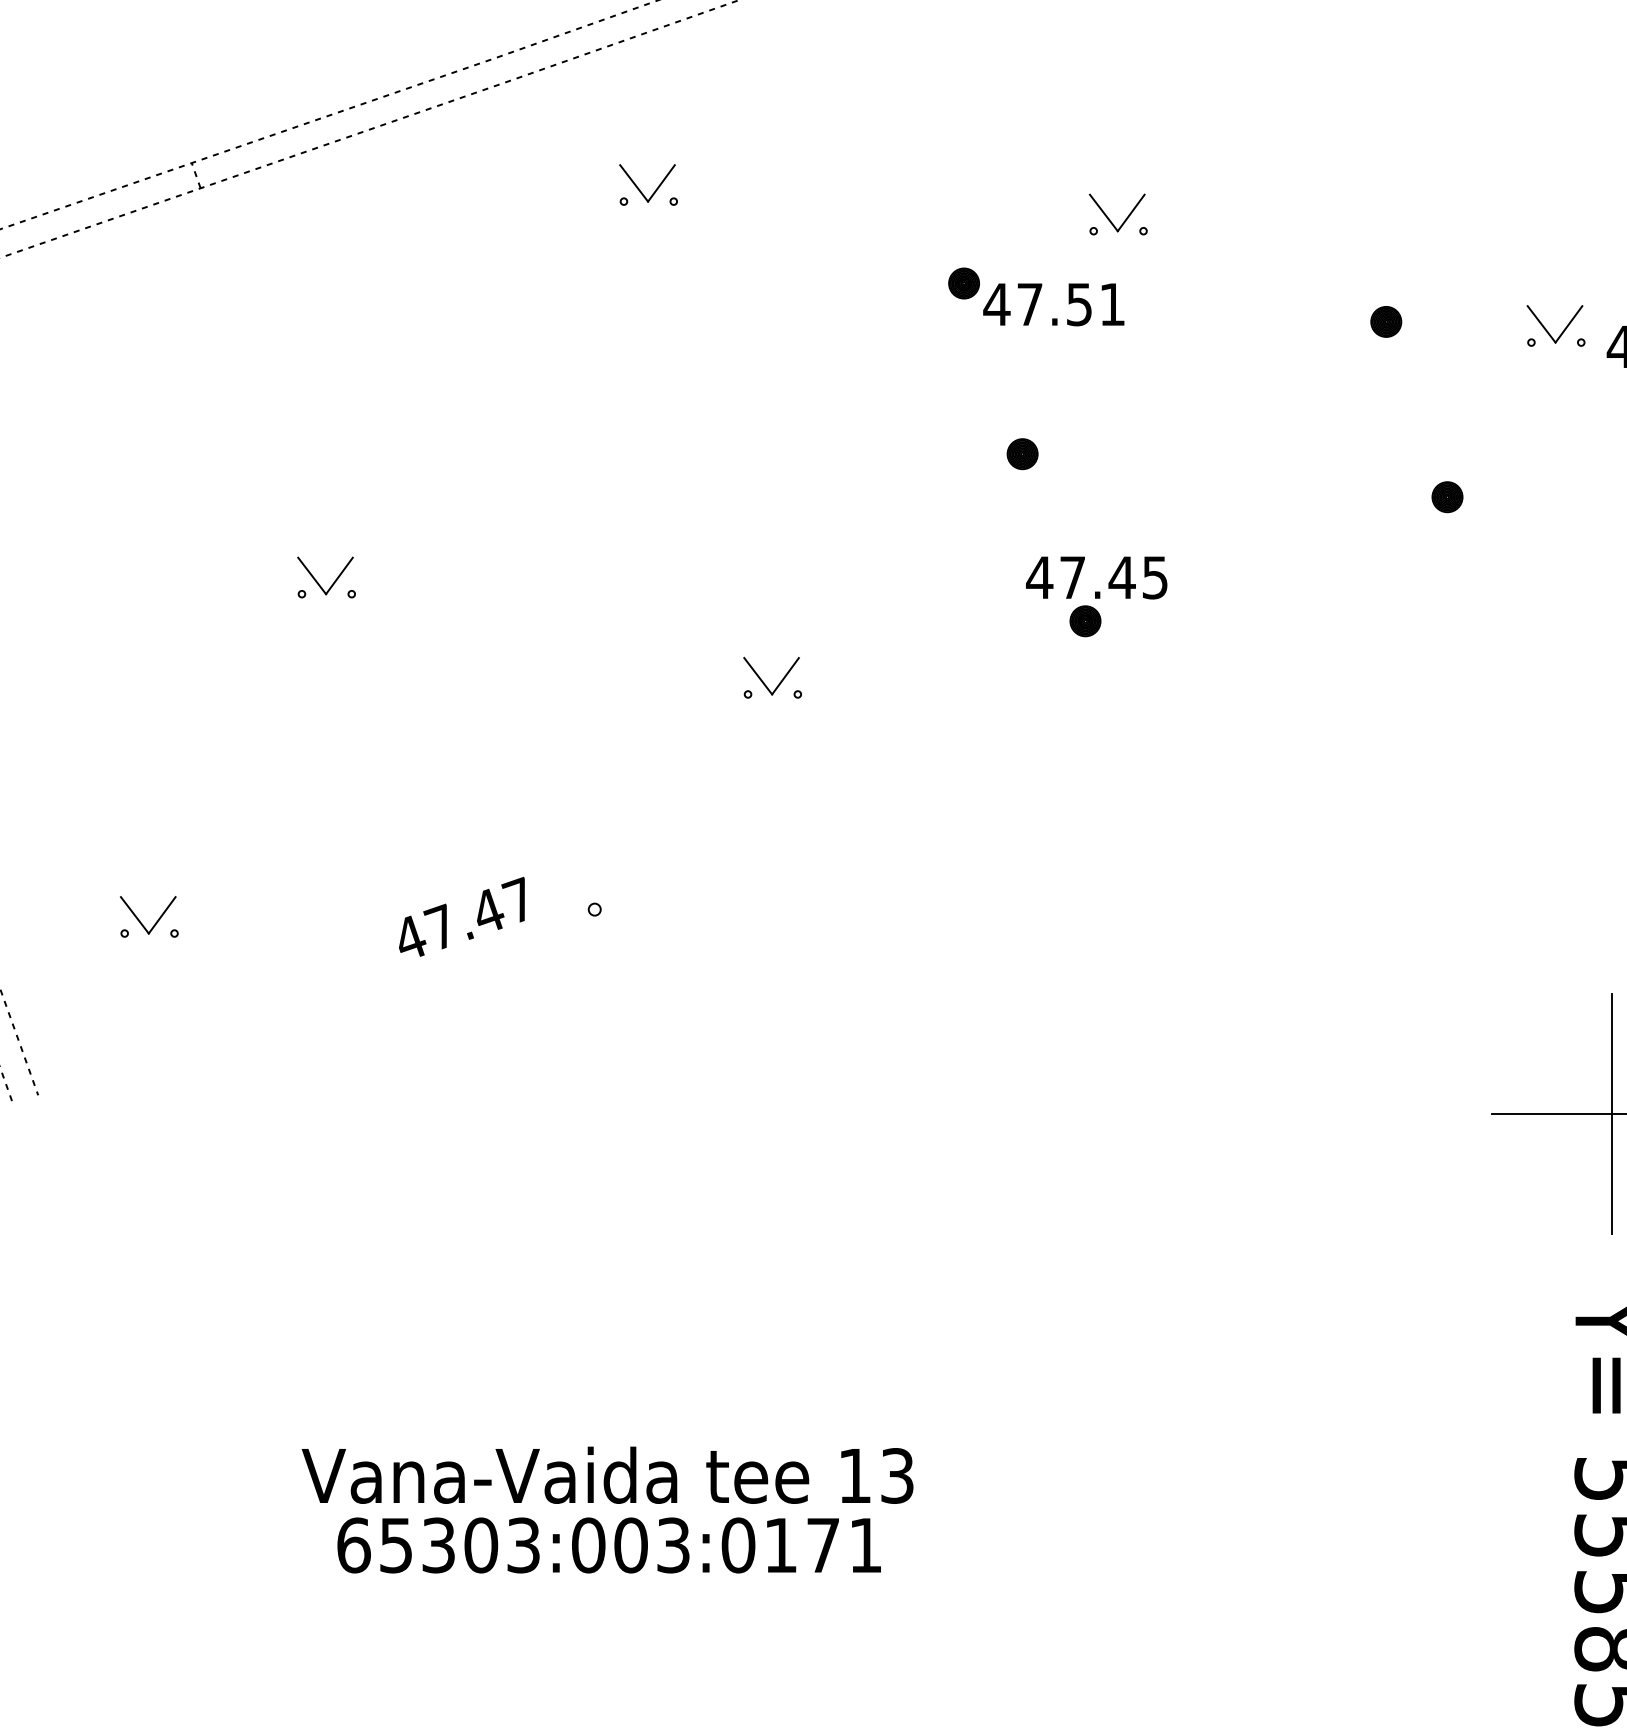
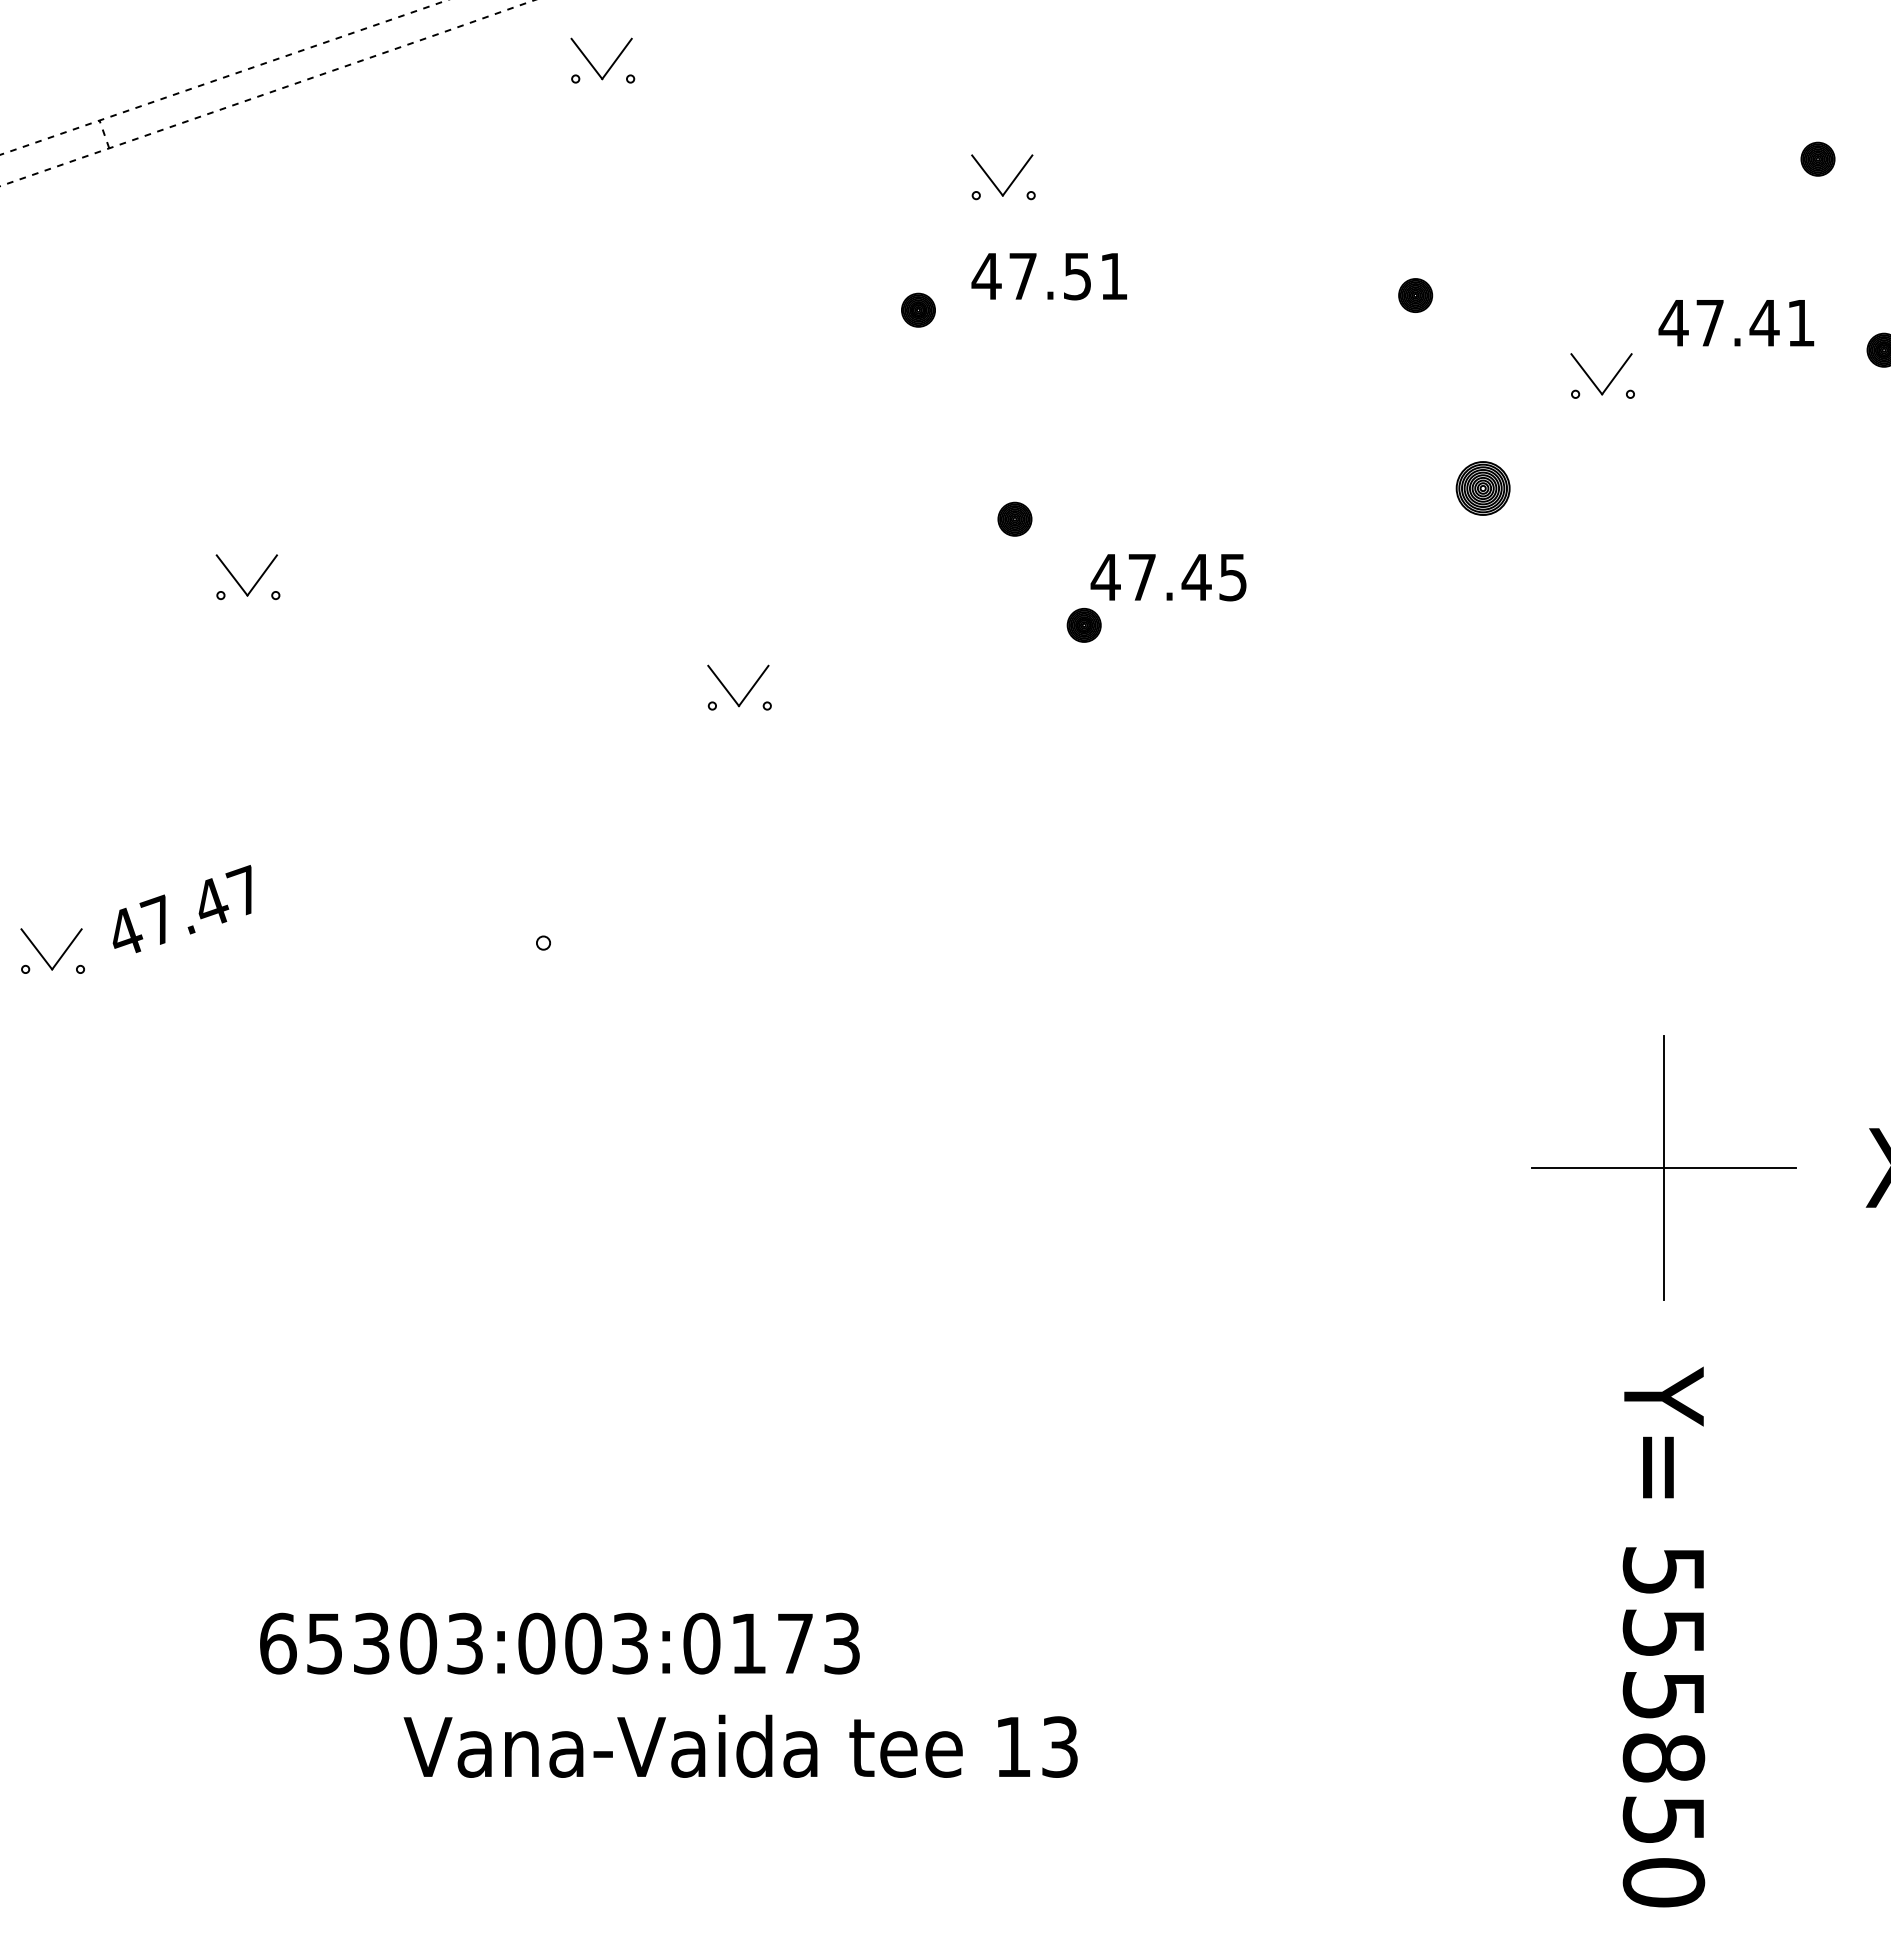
part: (656, 188) -> (611, 64), moved
part: (1124, 220) -> (1010, 183), moved
part: (964, 282) -> (918, 309), moved
part: (1564, 329) -> (1611, 379), moved
part: (1022, 453) -> (1014, 518), moved
part: (1446, 497) -> (1482, 488), size x1.6
text: (1096, 577) -> (1168, 577), moved
text: (461, 917) -> (181, 909), moved
text: (607, 1474) -> (740, 1745), moved
text: (865, 1545) -> (841, 1643), 65303:003:0171 -> 65303:003:0173

